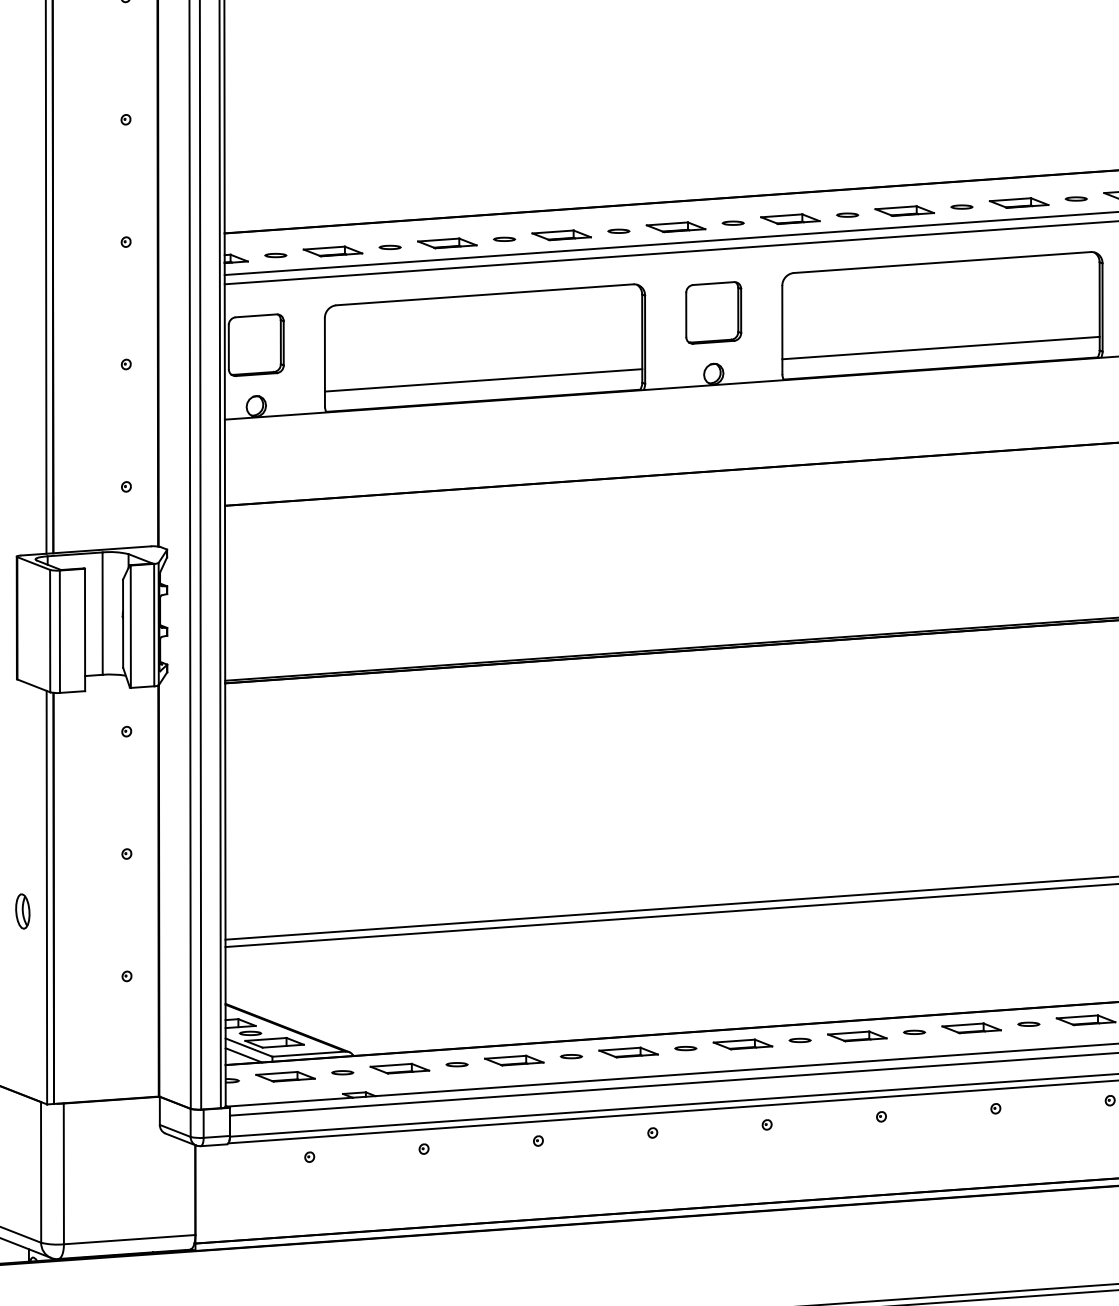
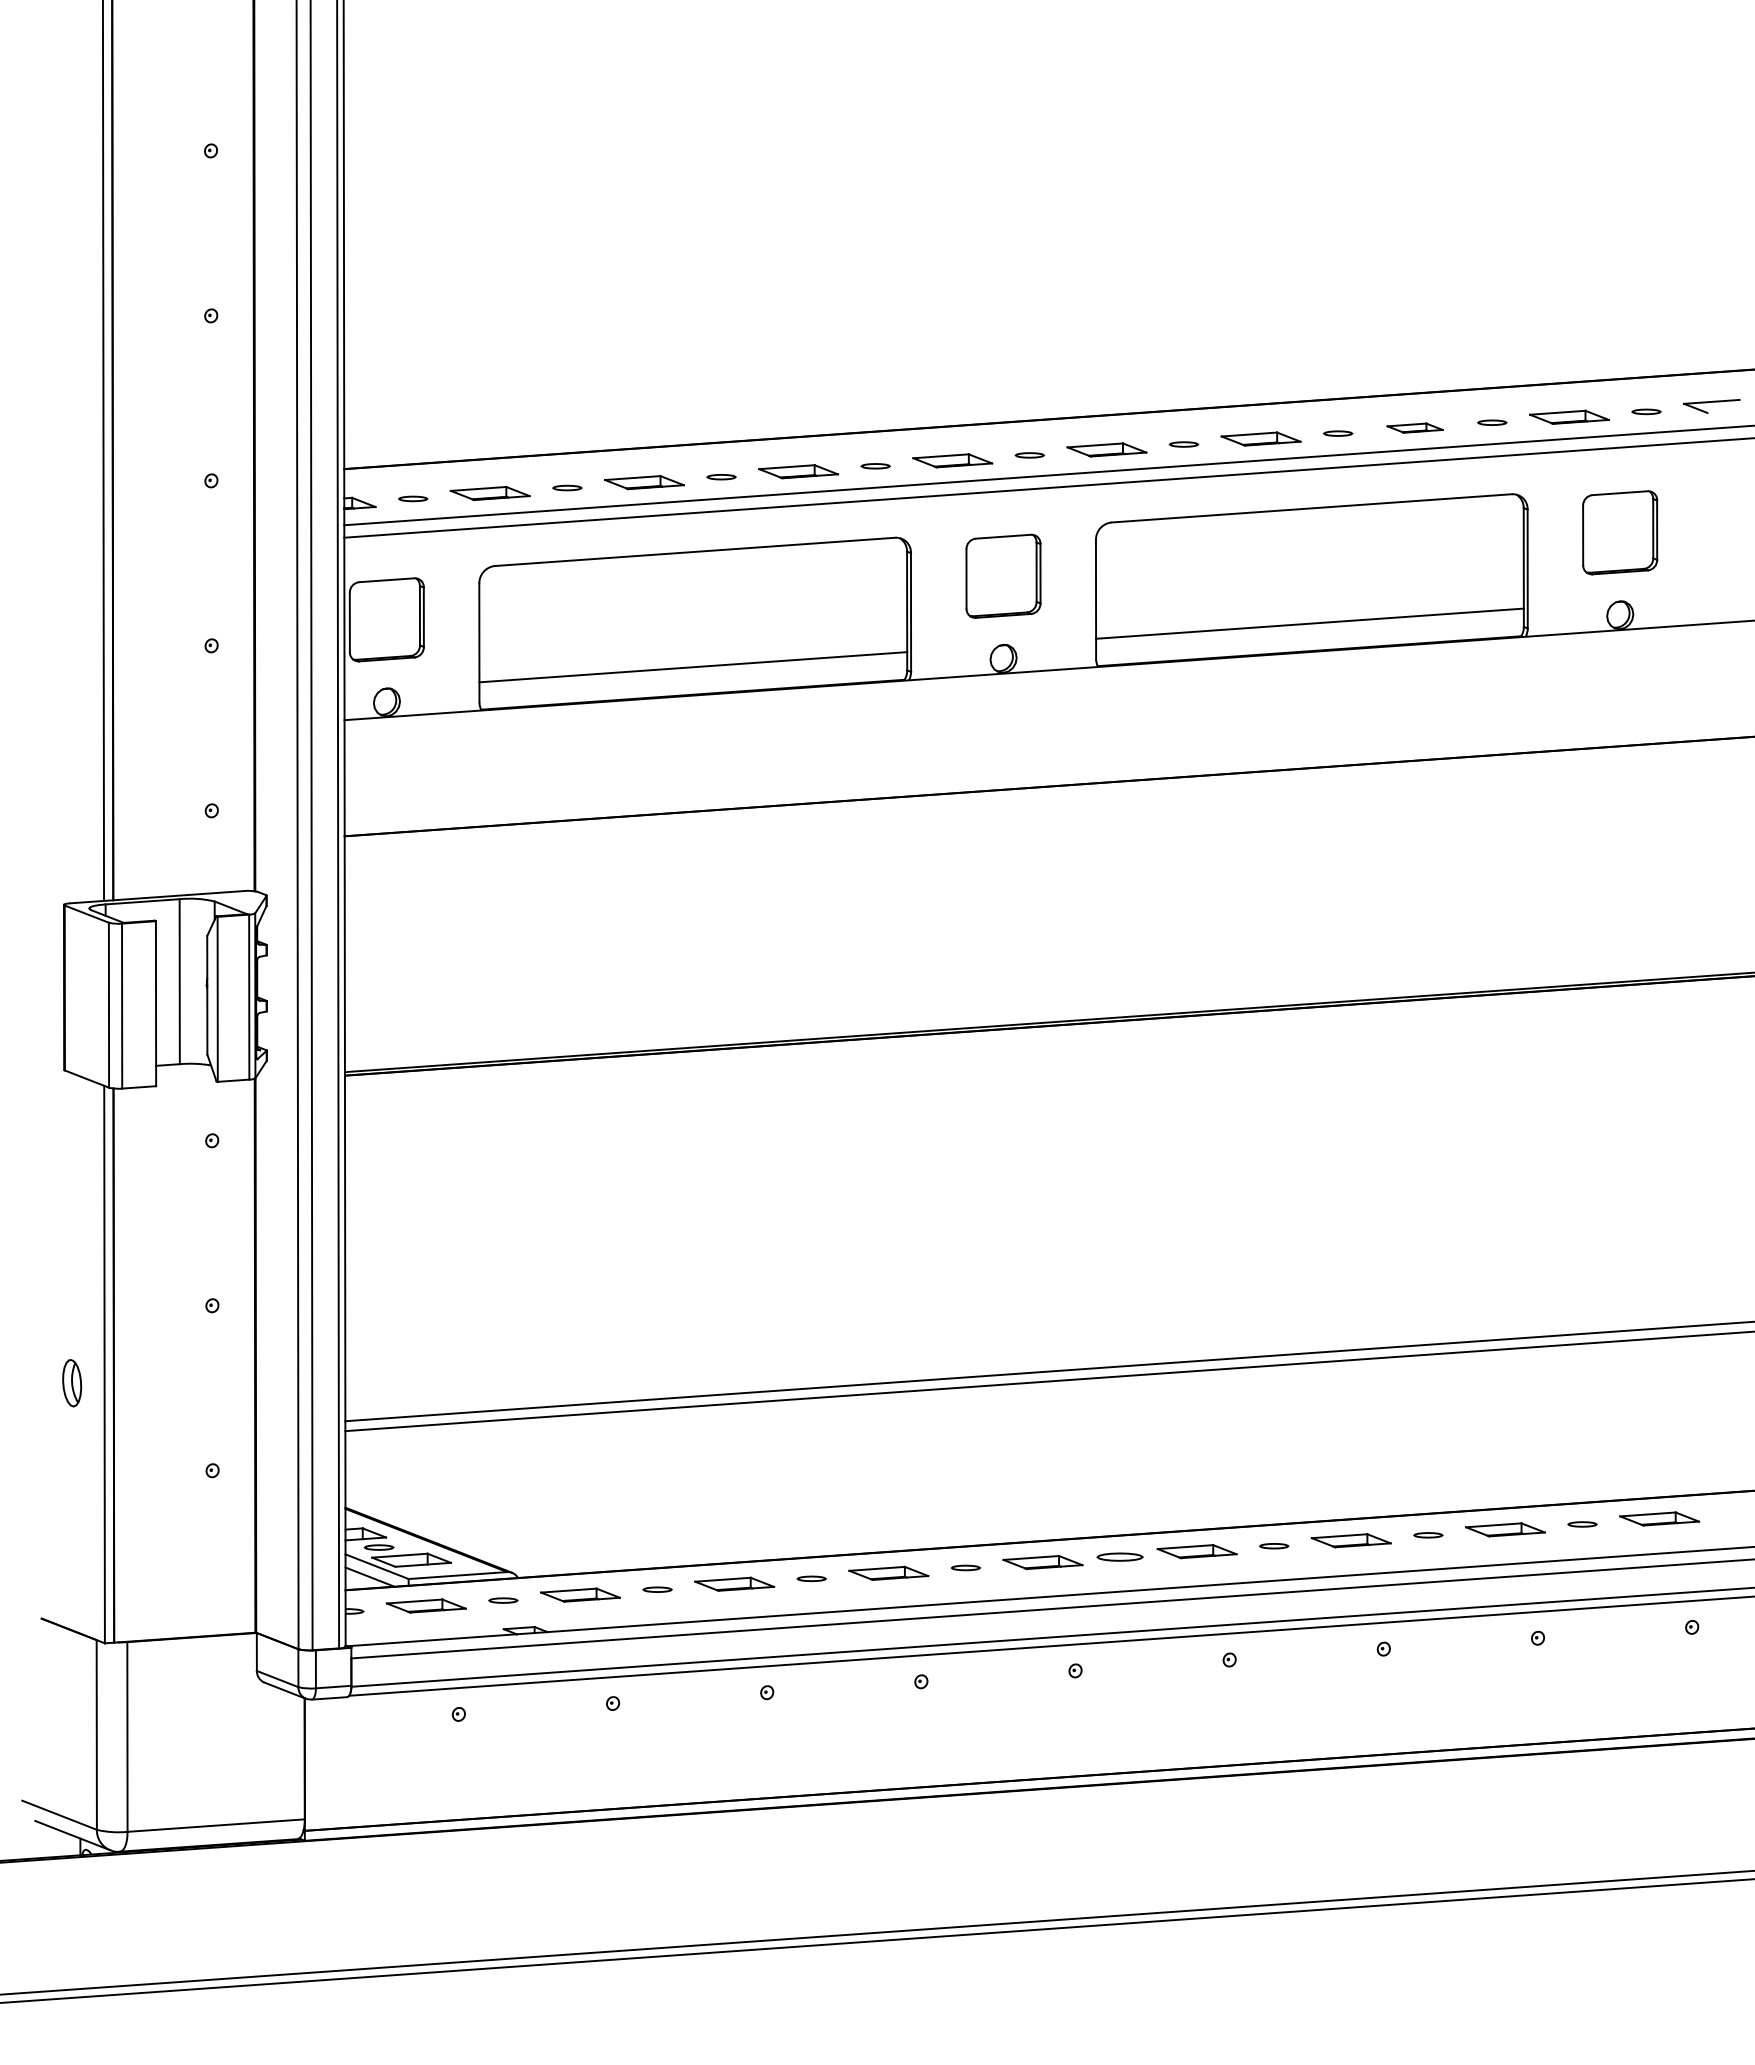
part: (1018, 202) -> (1414, 427), size x0.7
part: (799, 1040) -> (1119, 1556), size x1.6

